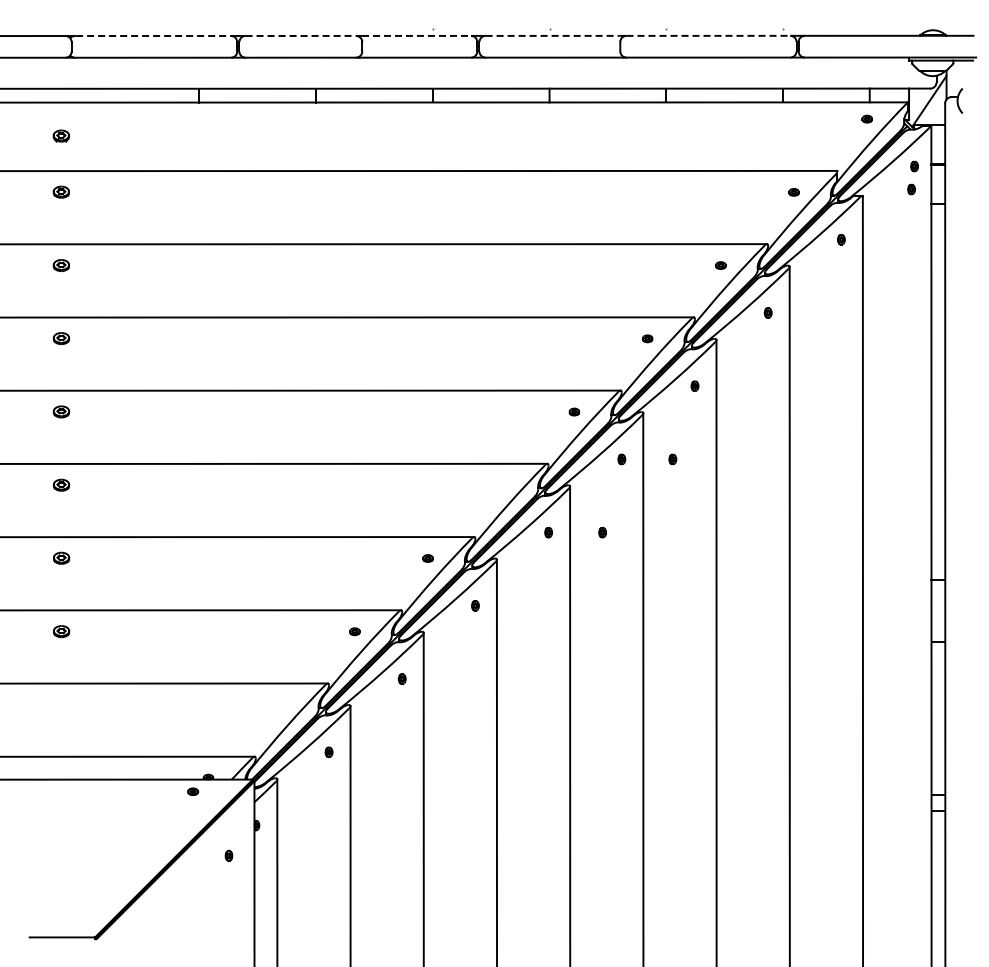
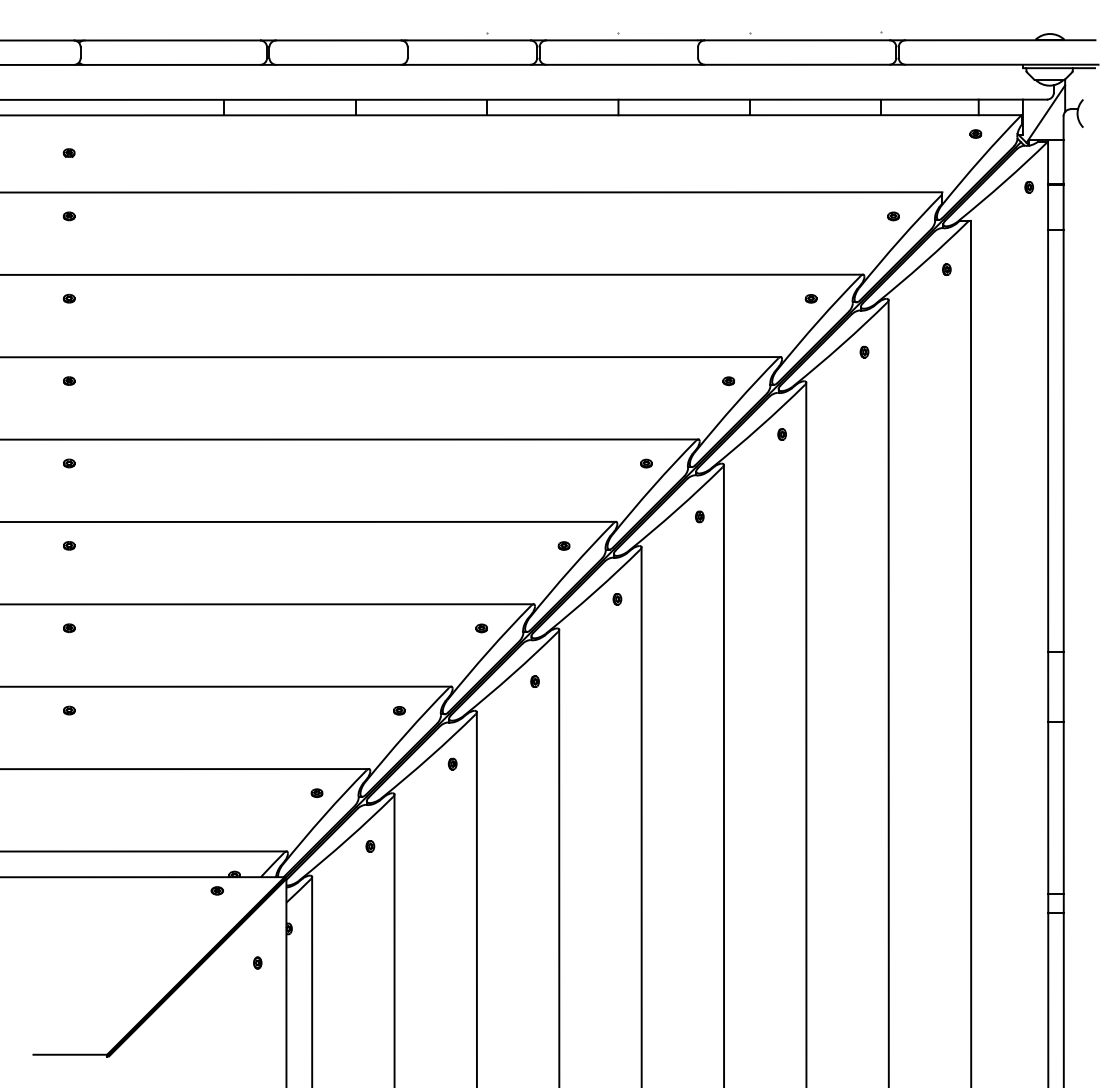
line: (301, 35) -> (339, 39), dashed -> solid
line: (416, 35) -> (468, 39), dashed -> solid
line: (553, 35) -> (622, 39), dashed -> solid
line: (708, 35) -> (797, 39), dashed -> solid
line: (154, 36) -> (173, 41), dashed -> solid
part: (61, 135) -> (69, 152), size x0.62
part: (911, 189) -> (1025, 213), removed
part: (61, 192) -> (69, 216), size x0.62
part: (61, 265) -> (69, 298), size x0.62
part: (61, 338) -> (69, 380), size x0.62
part: (61, 411) -> (69, 462), size x0.62
part: (672, 459) -> (756, 516), removed
part: (61, 484) -> (69, 545), size x0.62
part: (500, 484) -> (563, 545), added
part: (602, 532) -> (678, 599), removed
part: (61, 558) -> (69, 628), size x0.62
part: (61, 631) -> (69, 710), size x0.62
part: (281, 704) -> (316, 792), added

